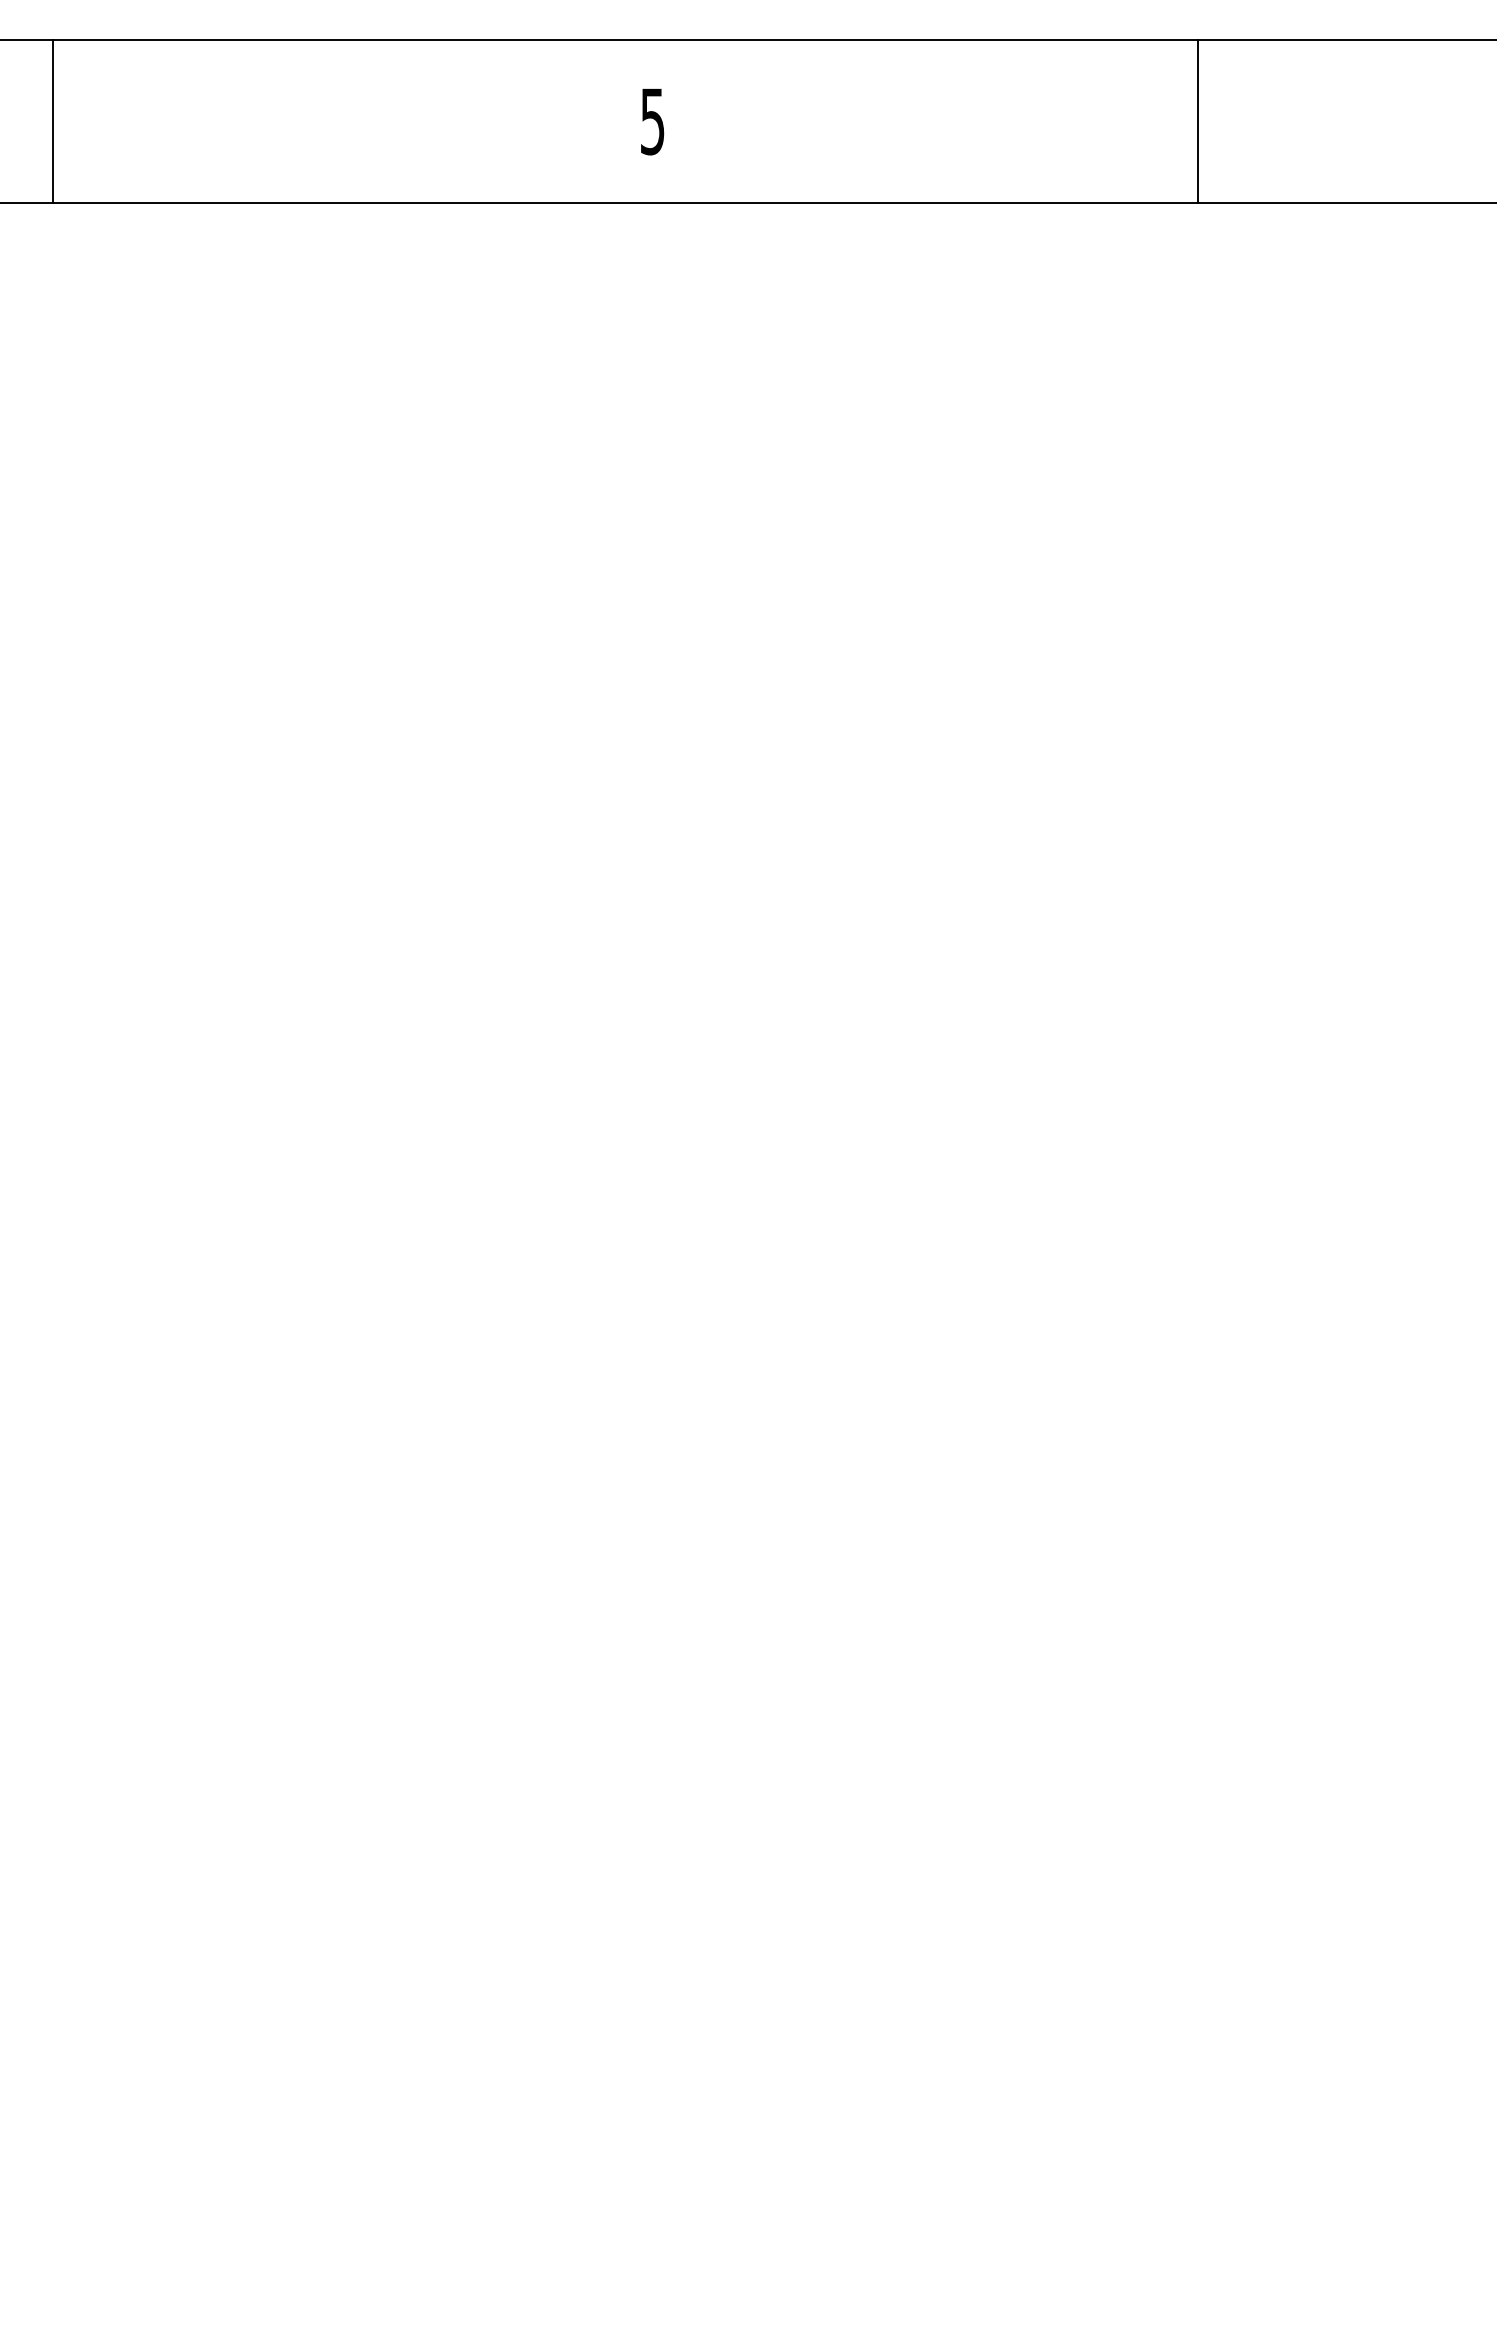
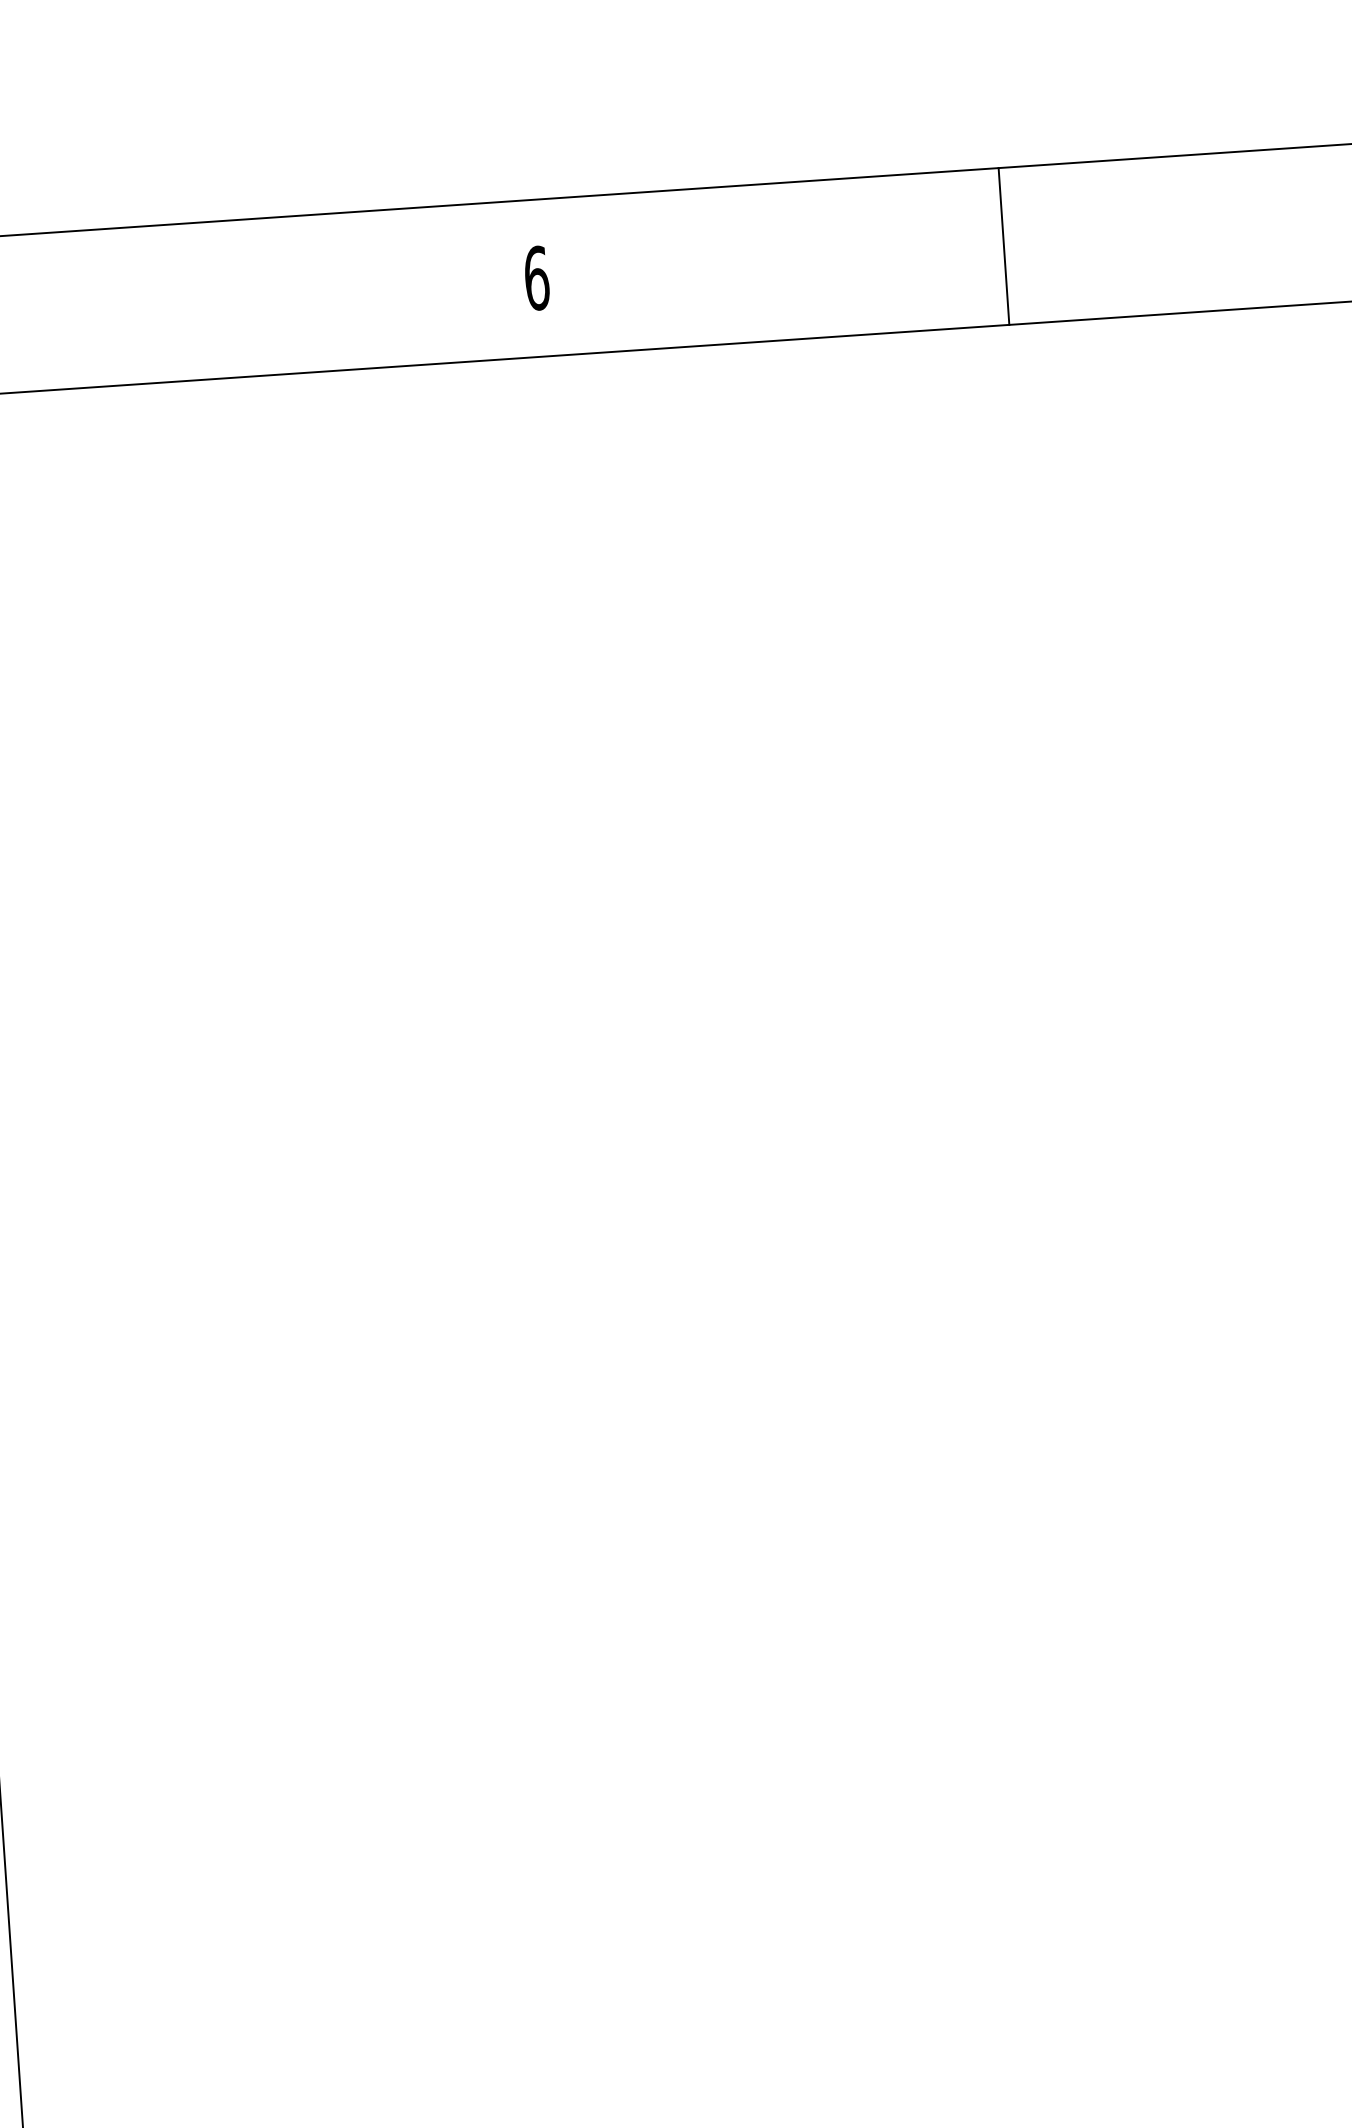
text: (652, 121) -> (536, 278), 5 -> 6
line: (1197, 121) -> (1003, 246), moved

